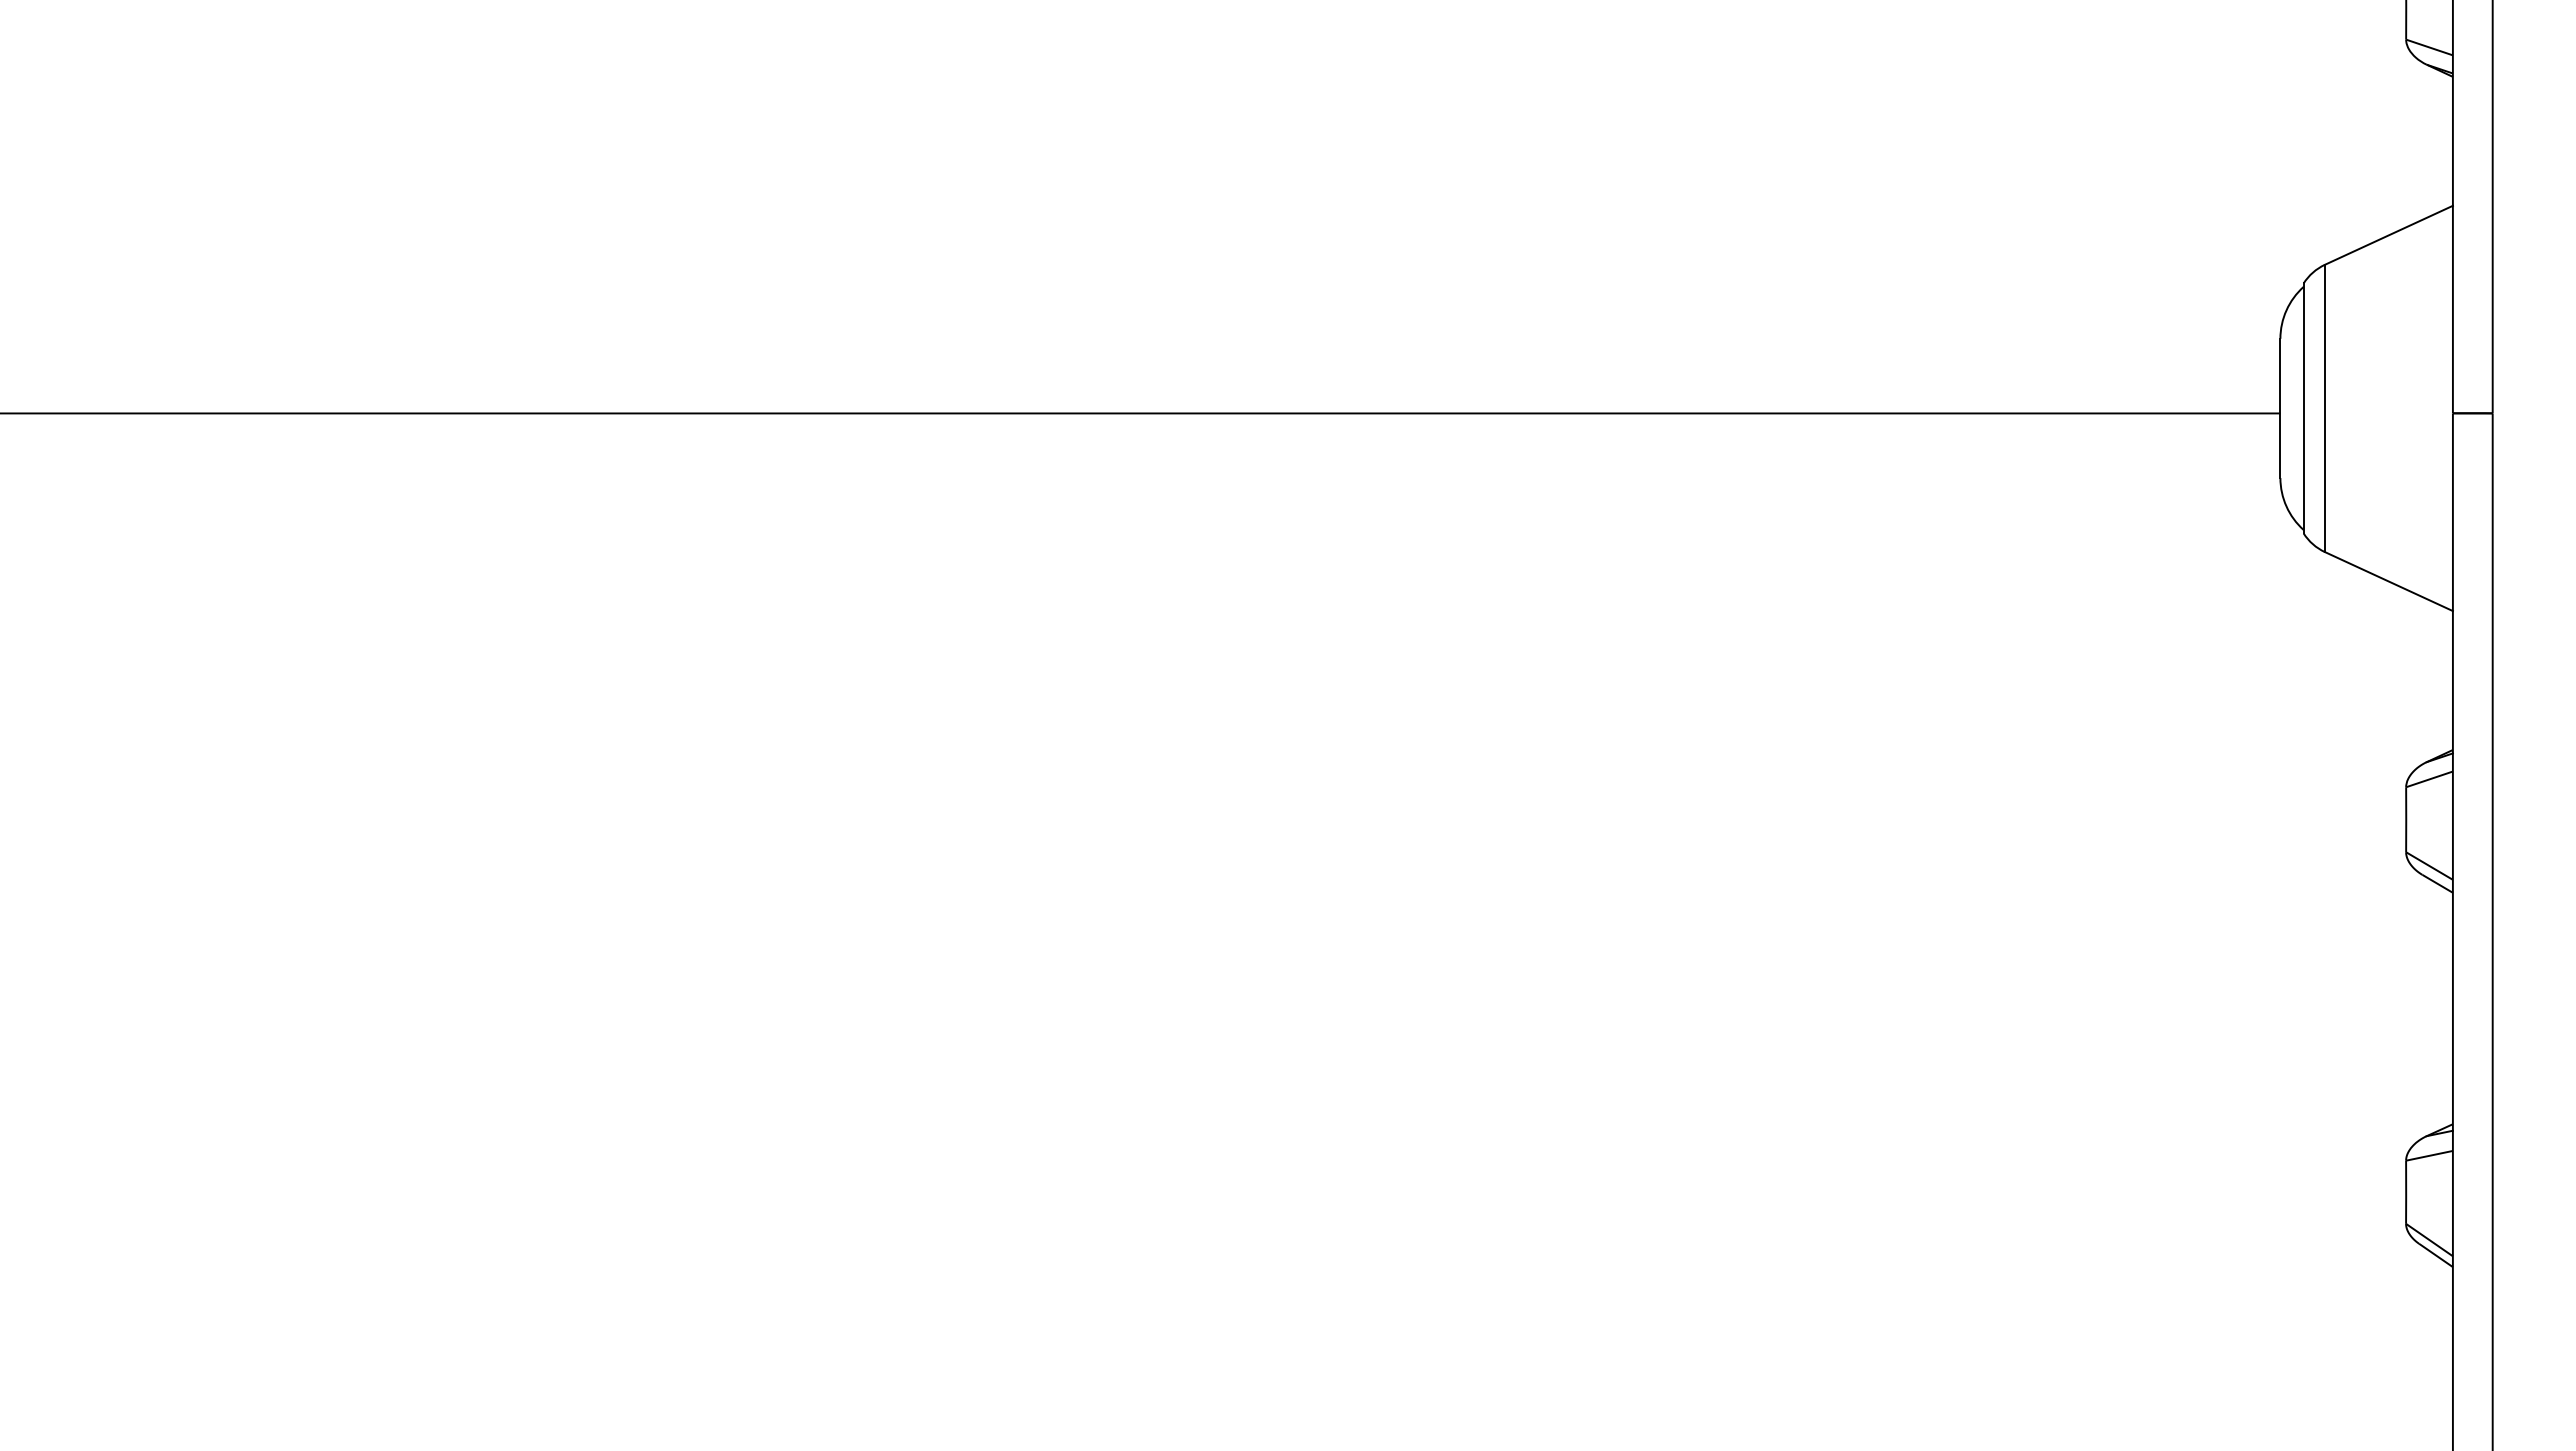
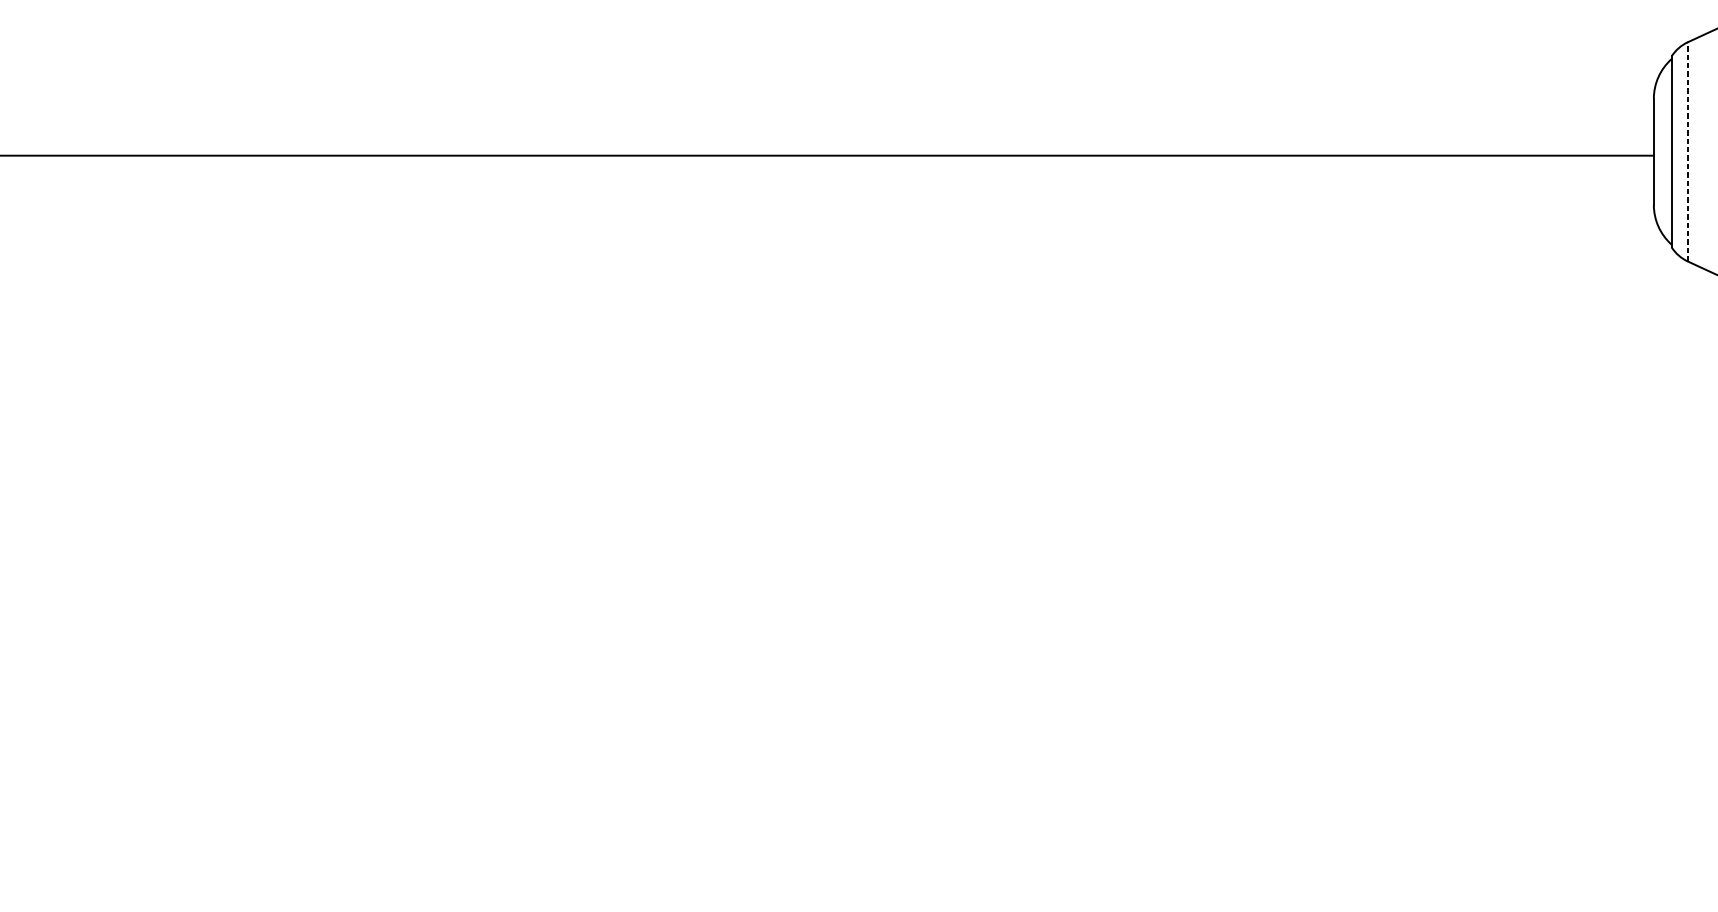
line: (2324, 408) -> (1687, 151), solid -> dashed

